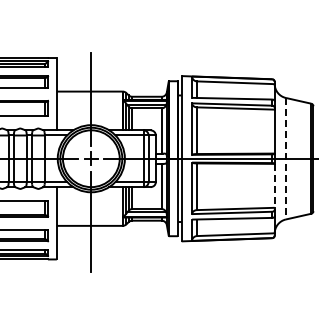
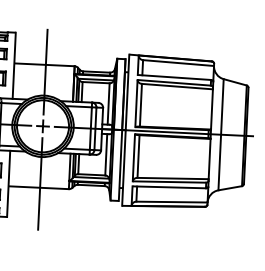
line: (285, 158) -> (220, 134), dashed -> solid
line: (274, 185) -> (209, 158), dashed -> solid

